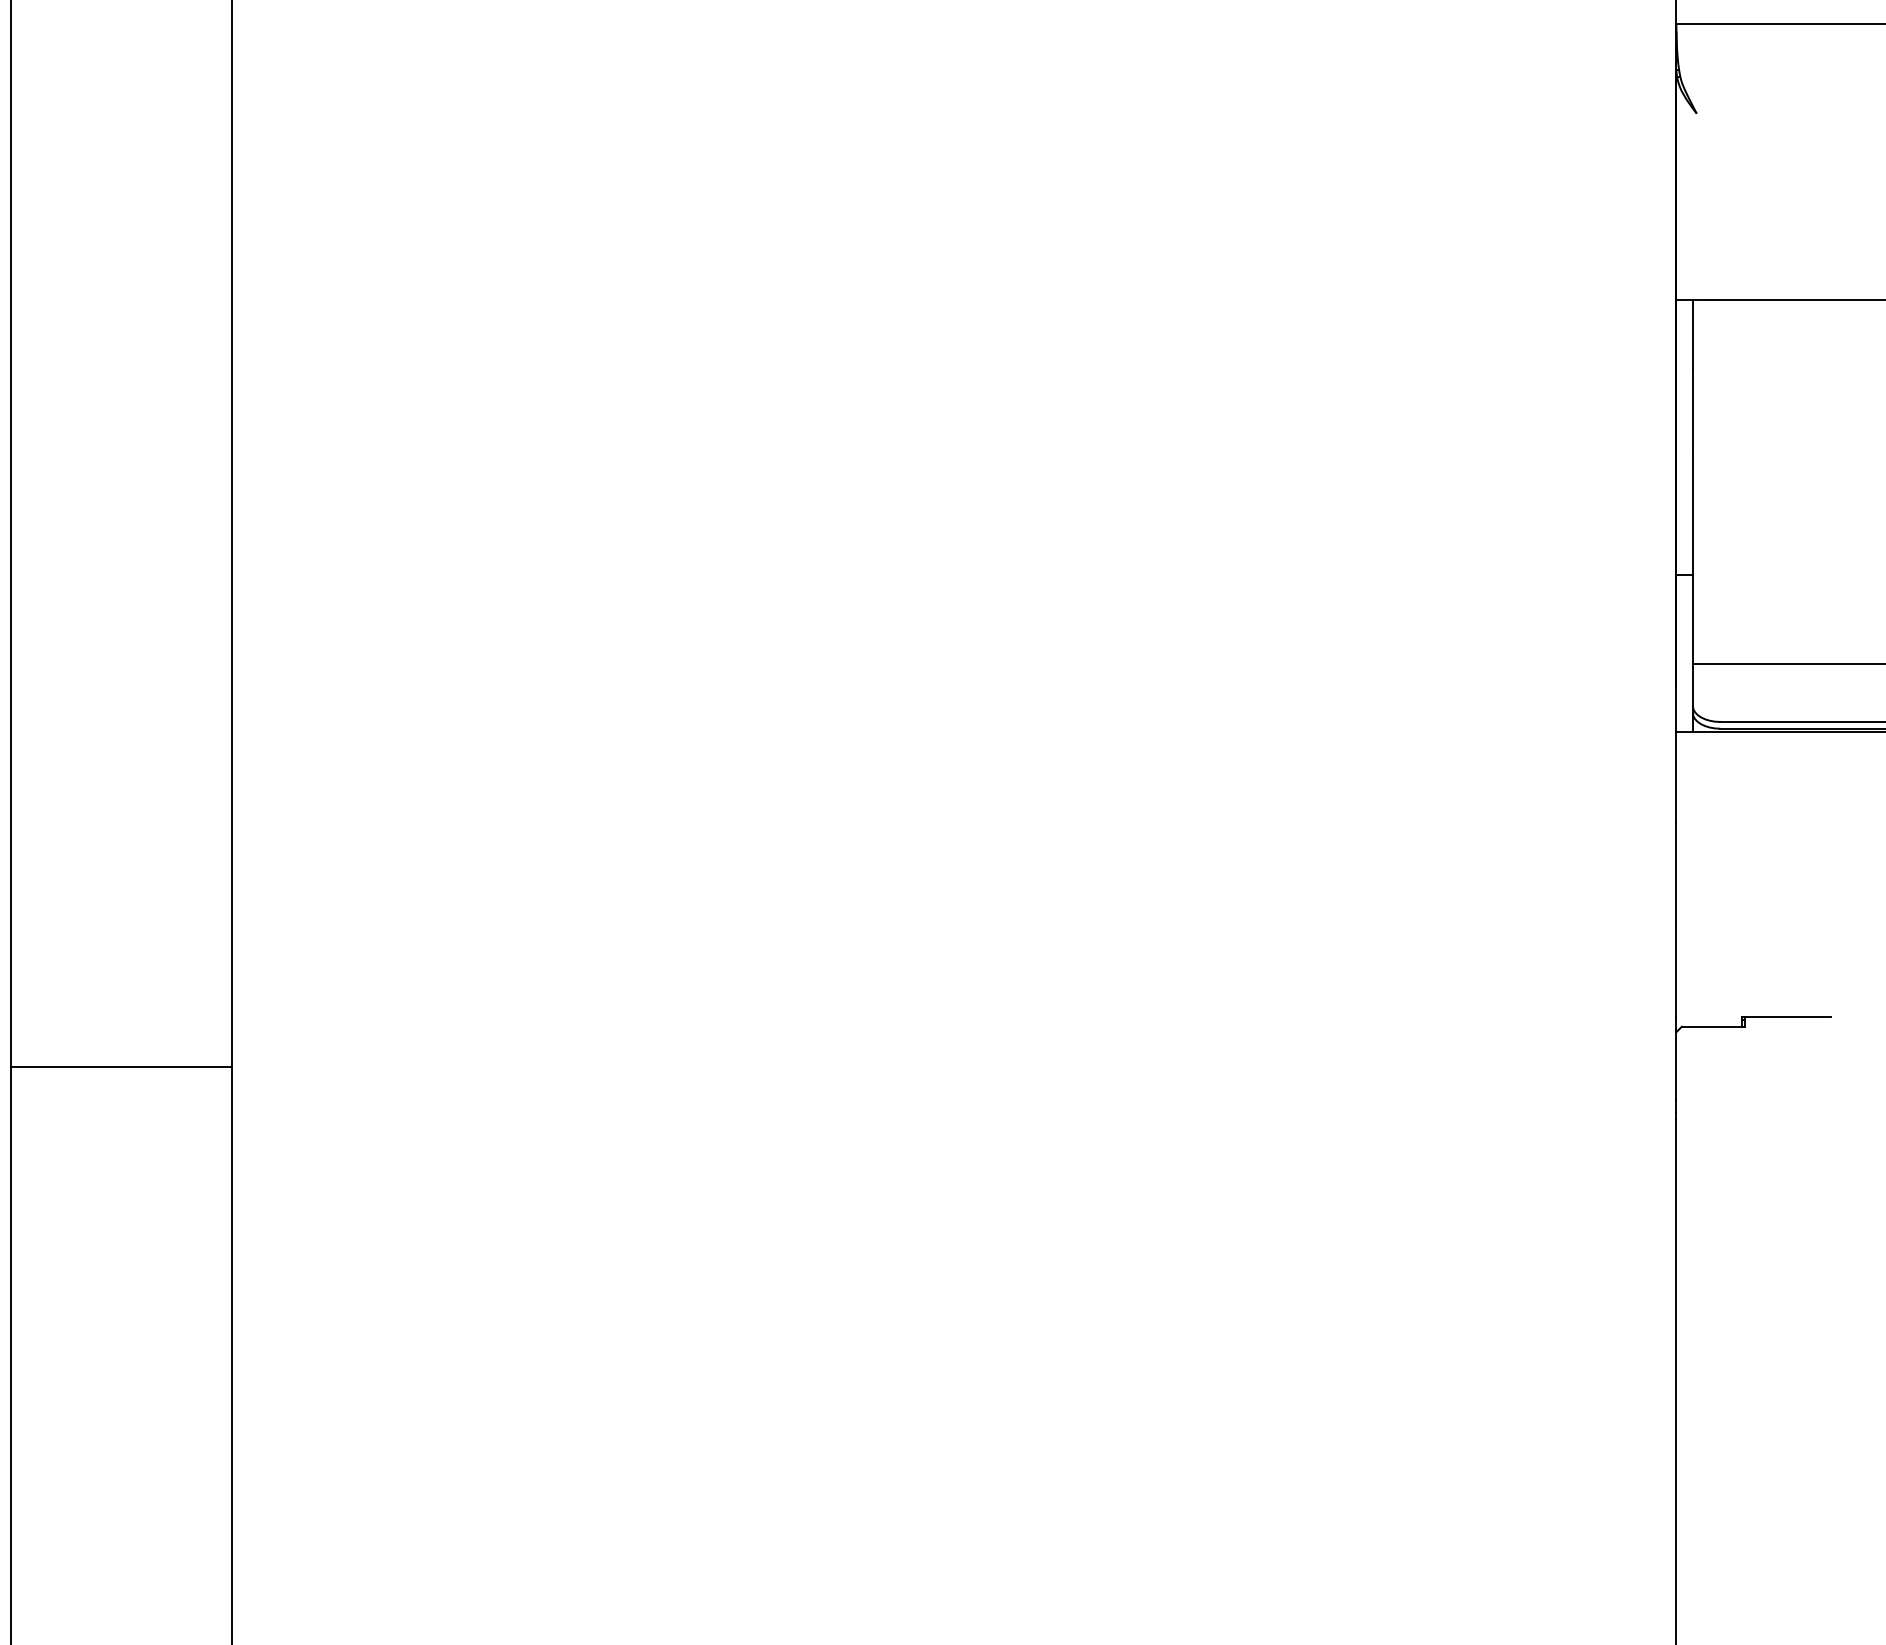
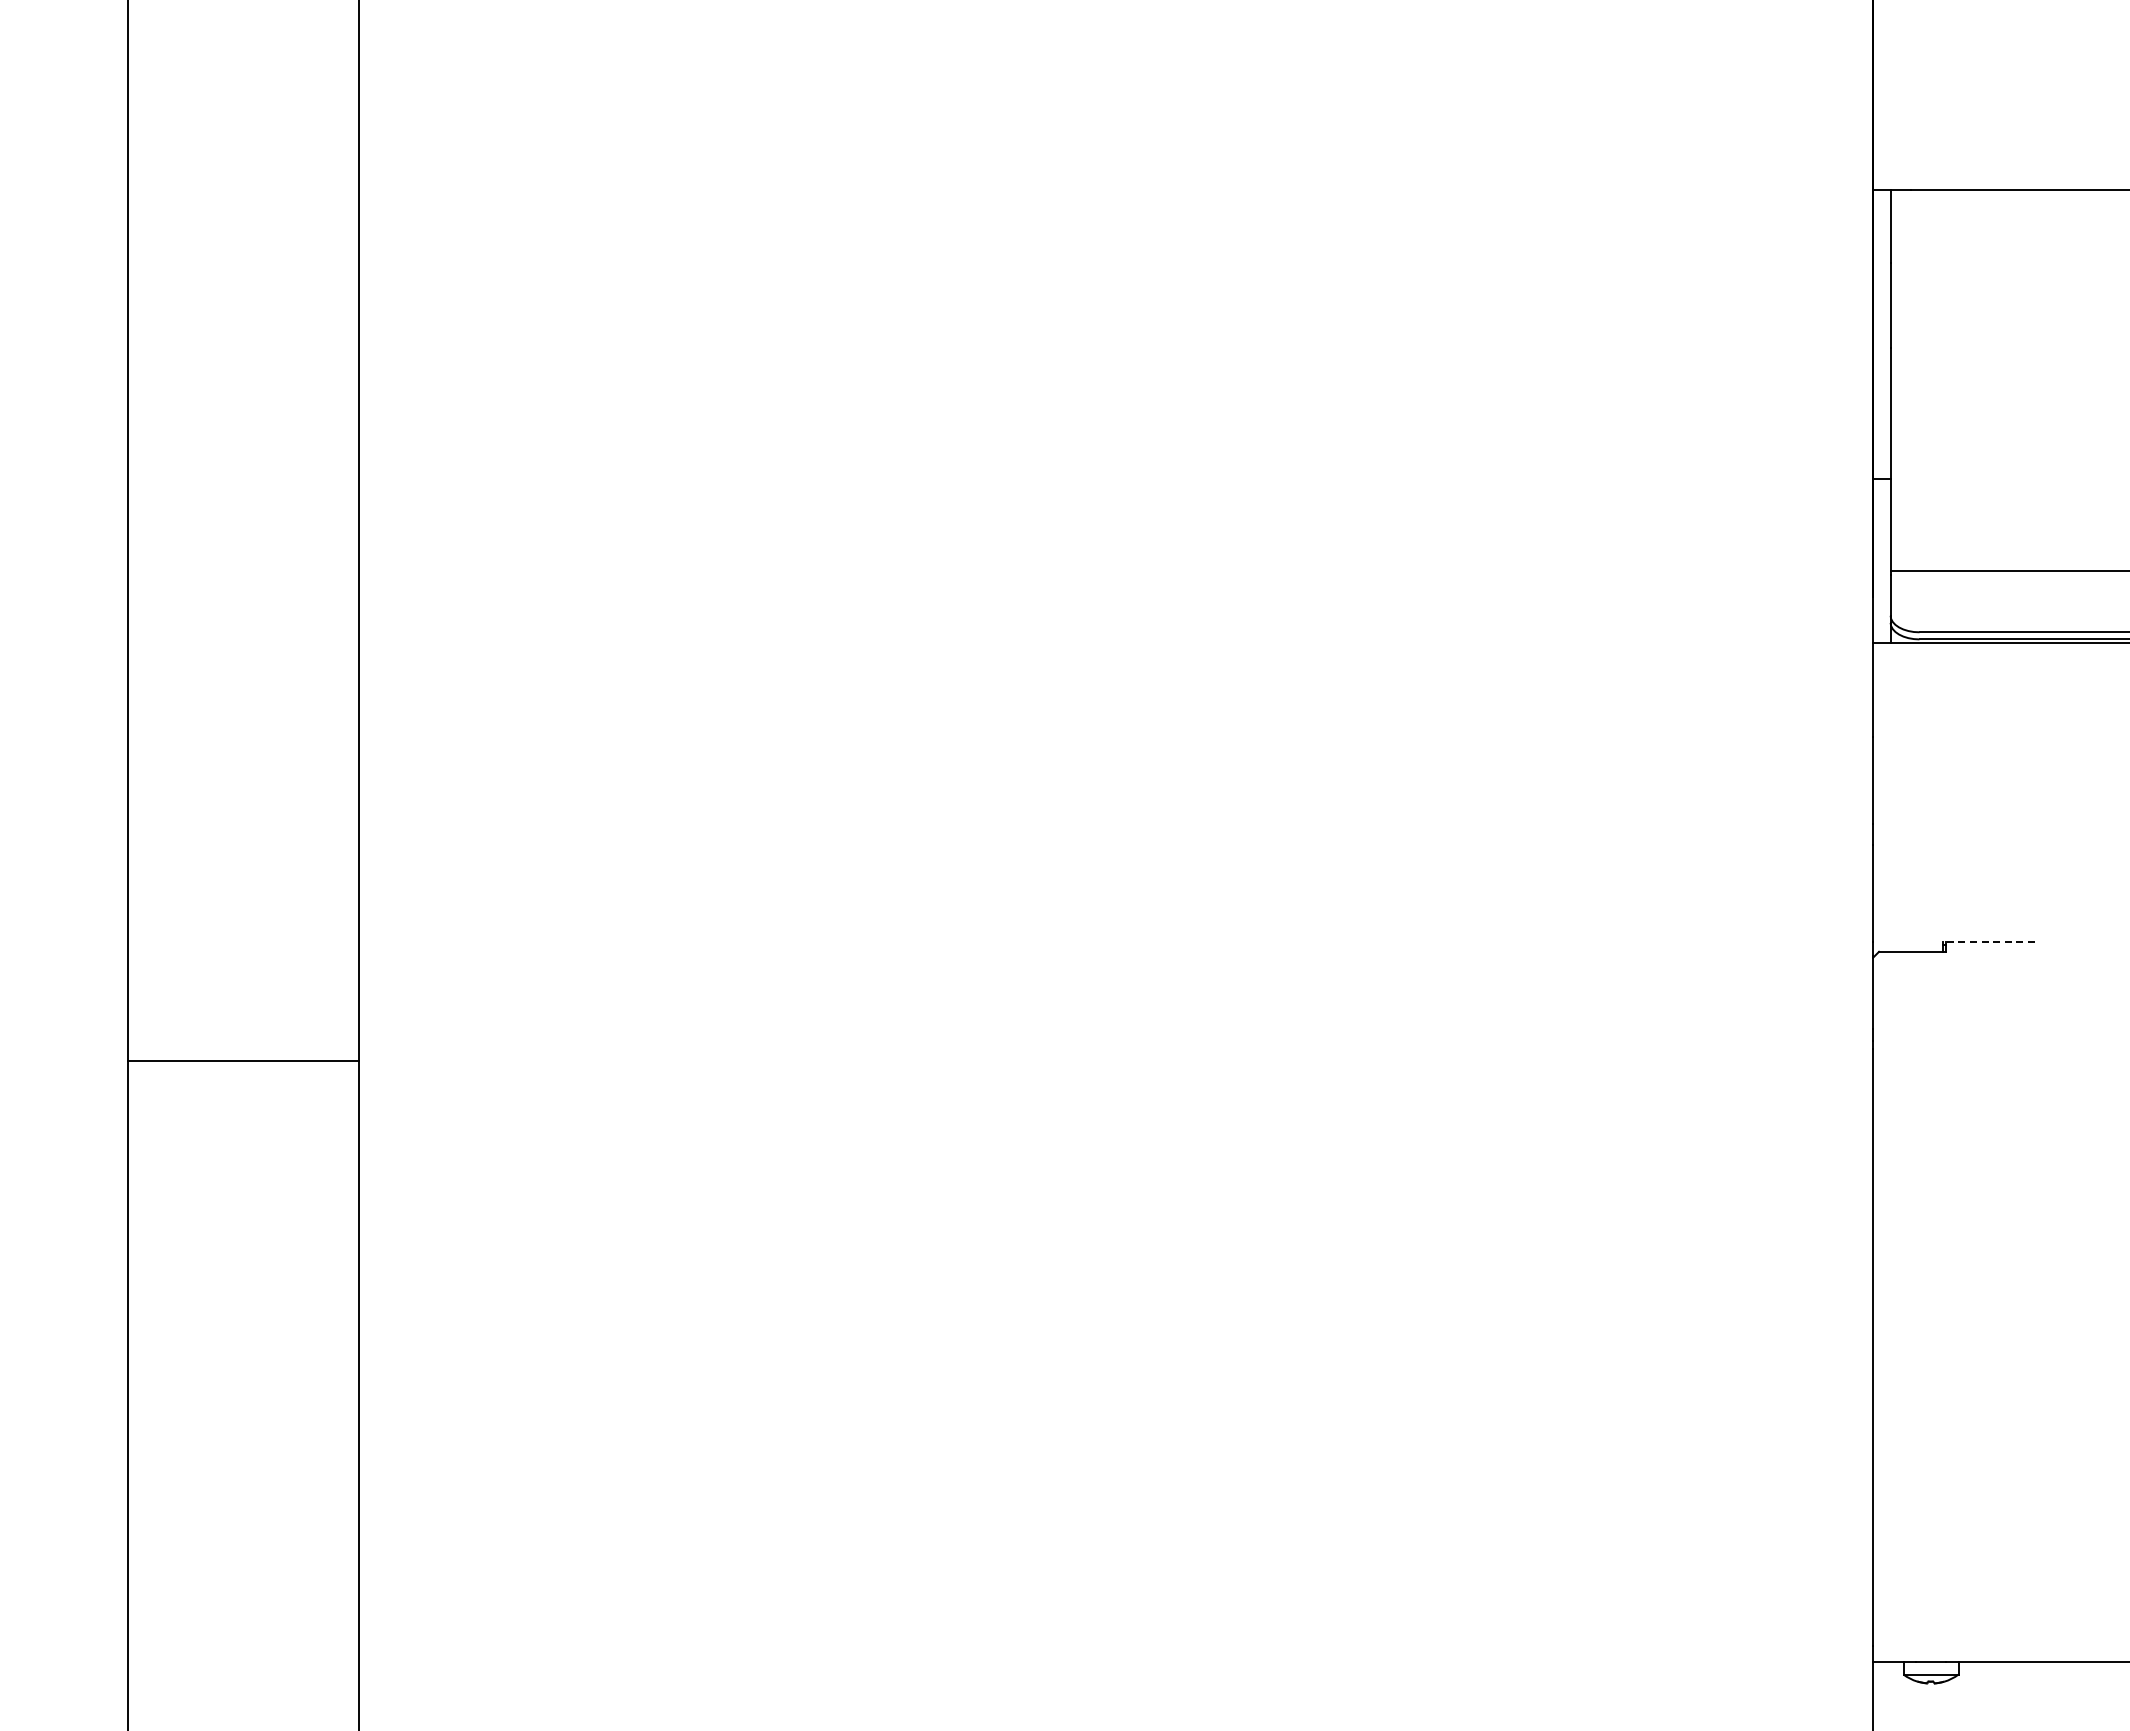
line: (1786, 1017) -> (1988, 942), solid -> dashed
line: (120, 1067) -> (242, 1060), moved

